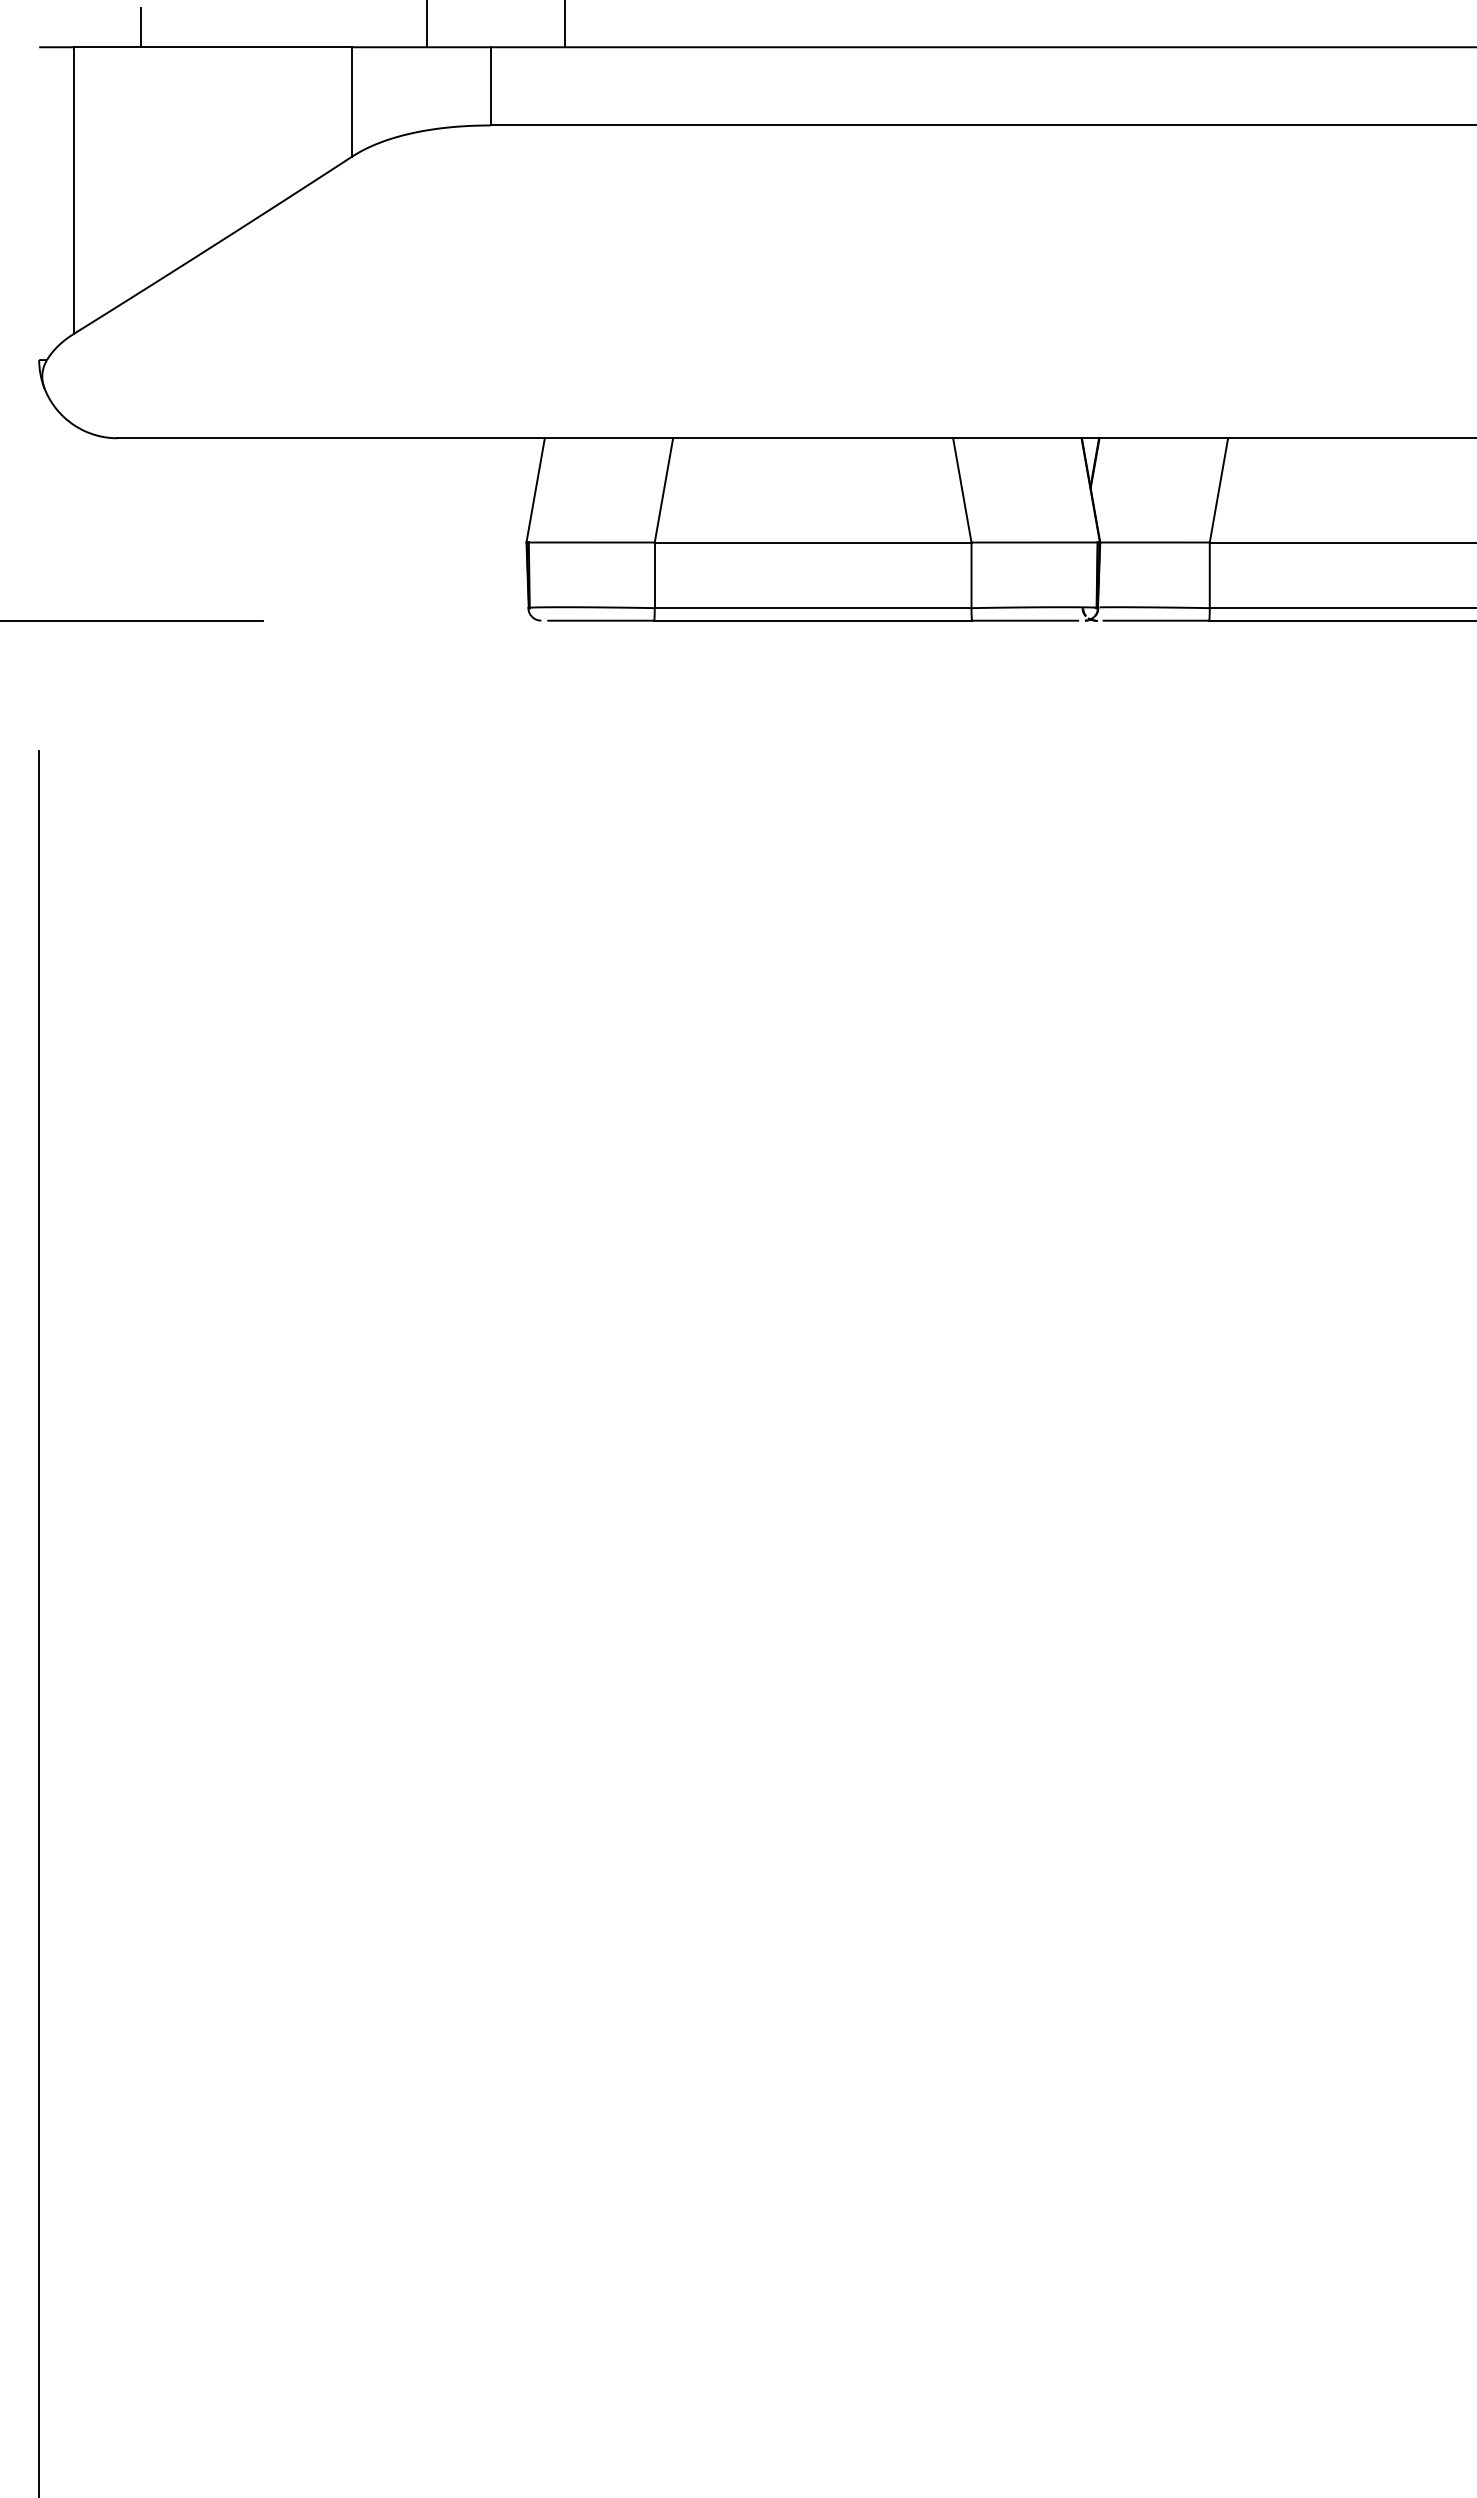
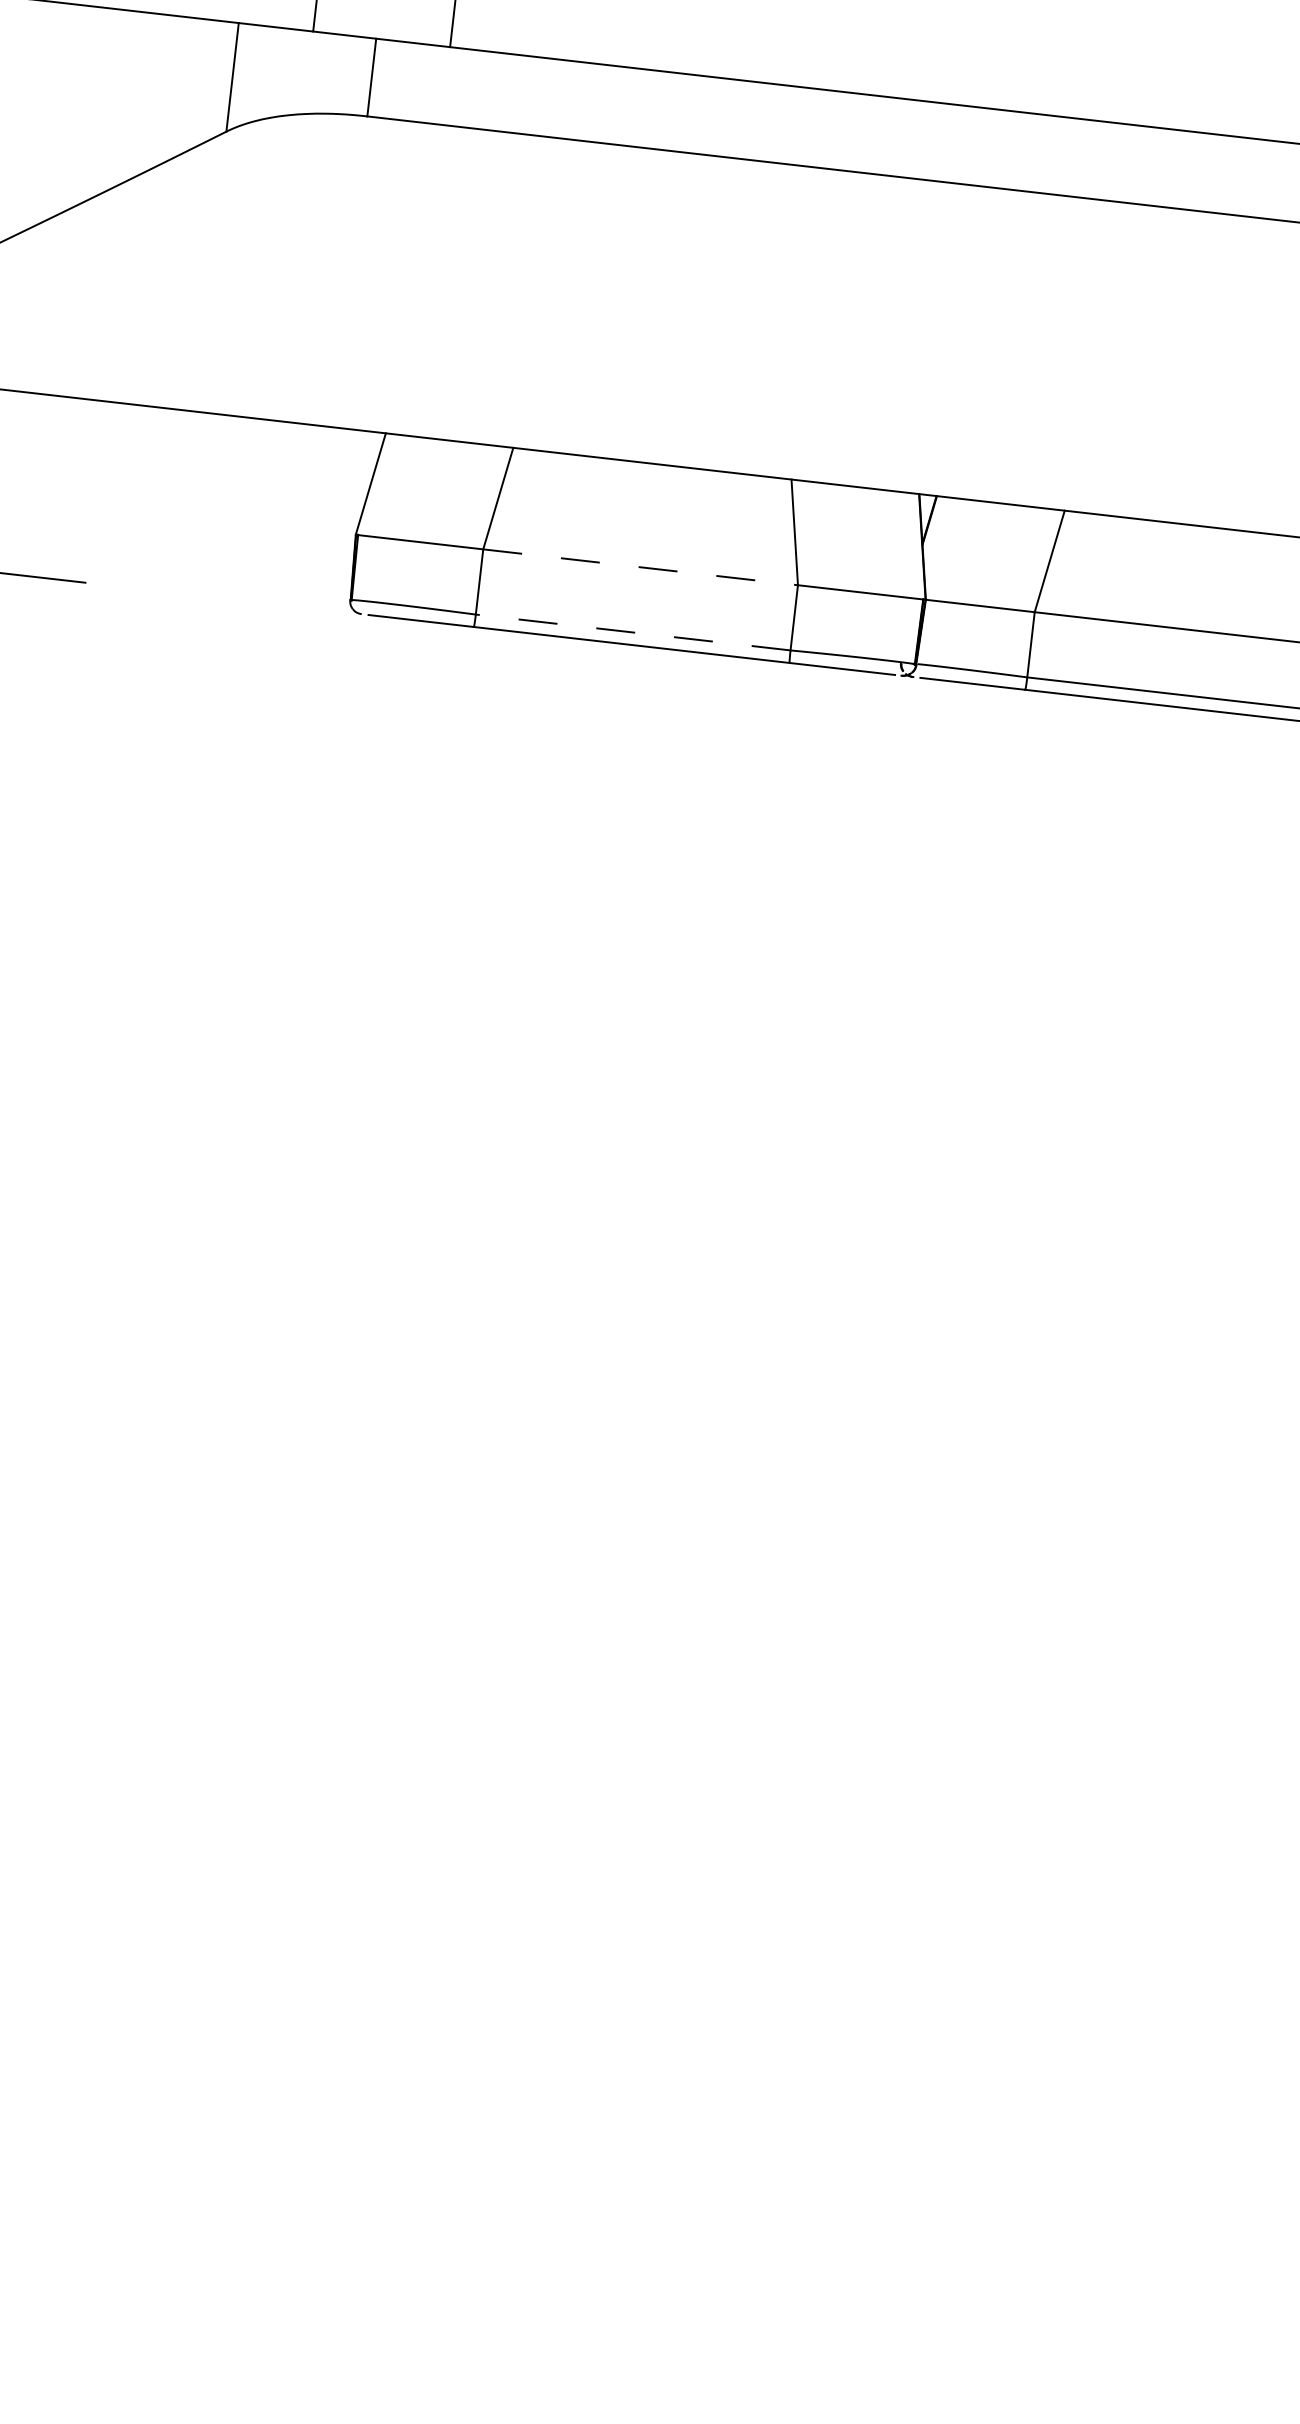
line: (813, 542) -> (640, 567), solid -> dashed
line: (812, 608) -> (632, 632), solid -> dashed

